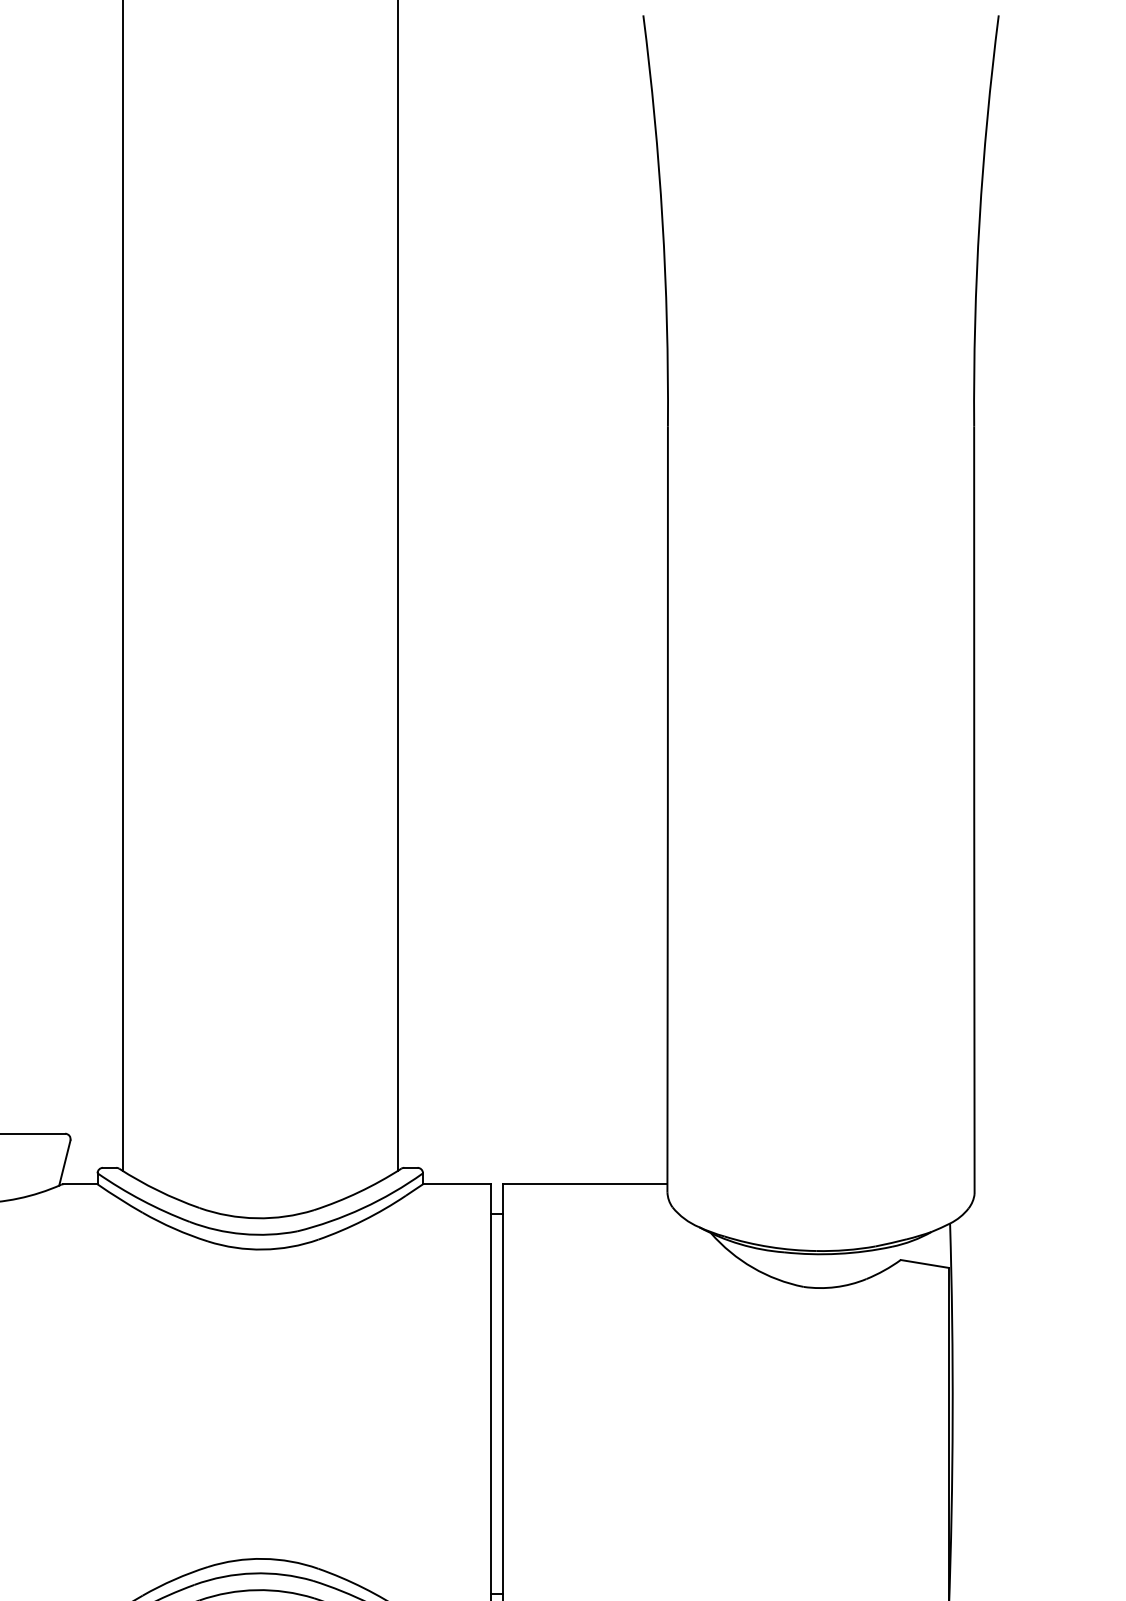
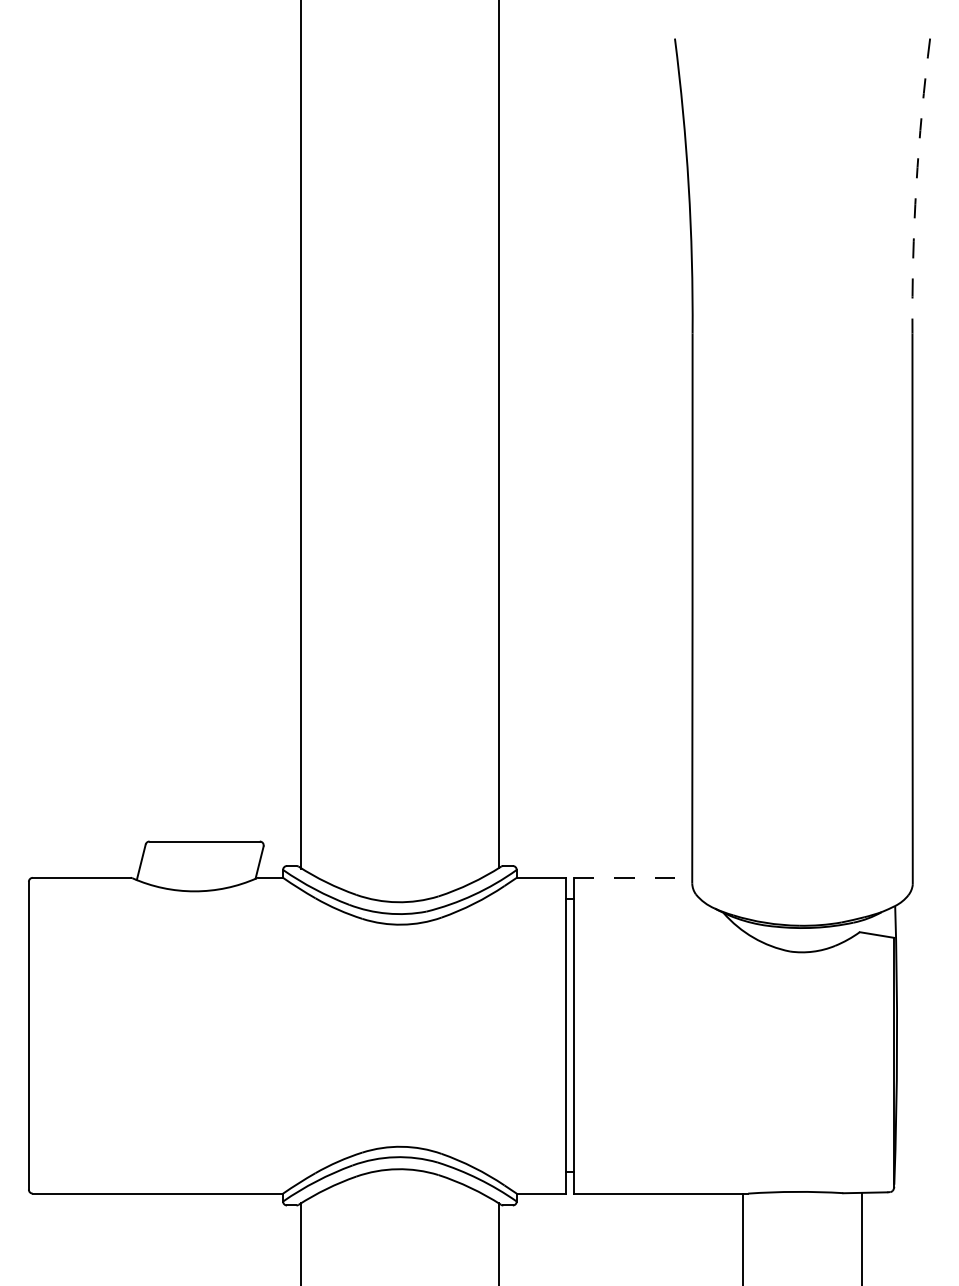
arc: (979, 220) -> (916, 185), solid -> dashed
line: (585, 1183) -> (633, 877), solid -> dashed

